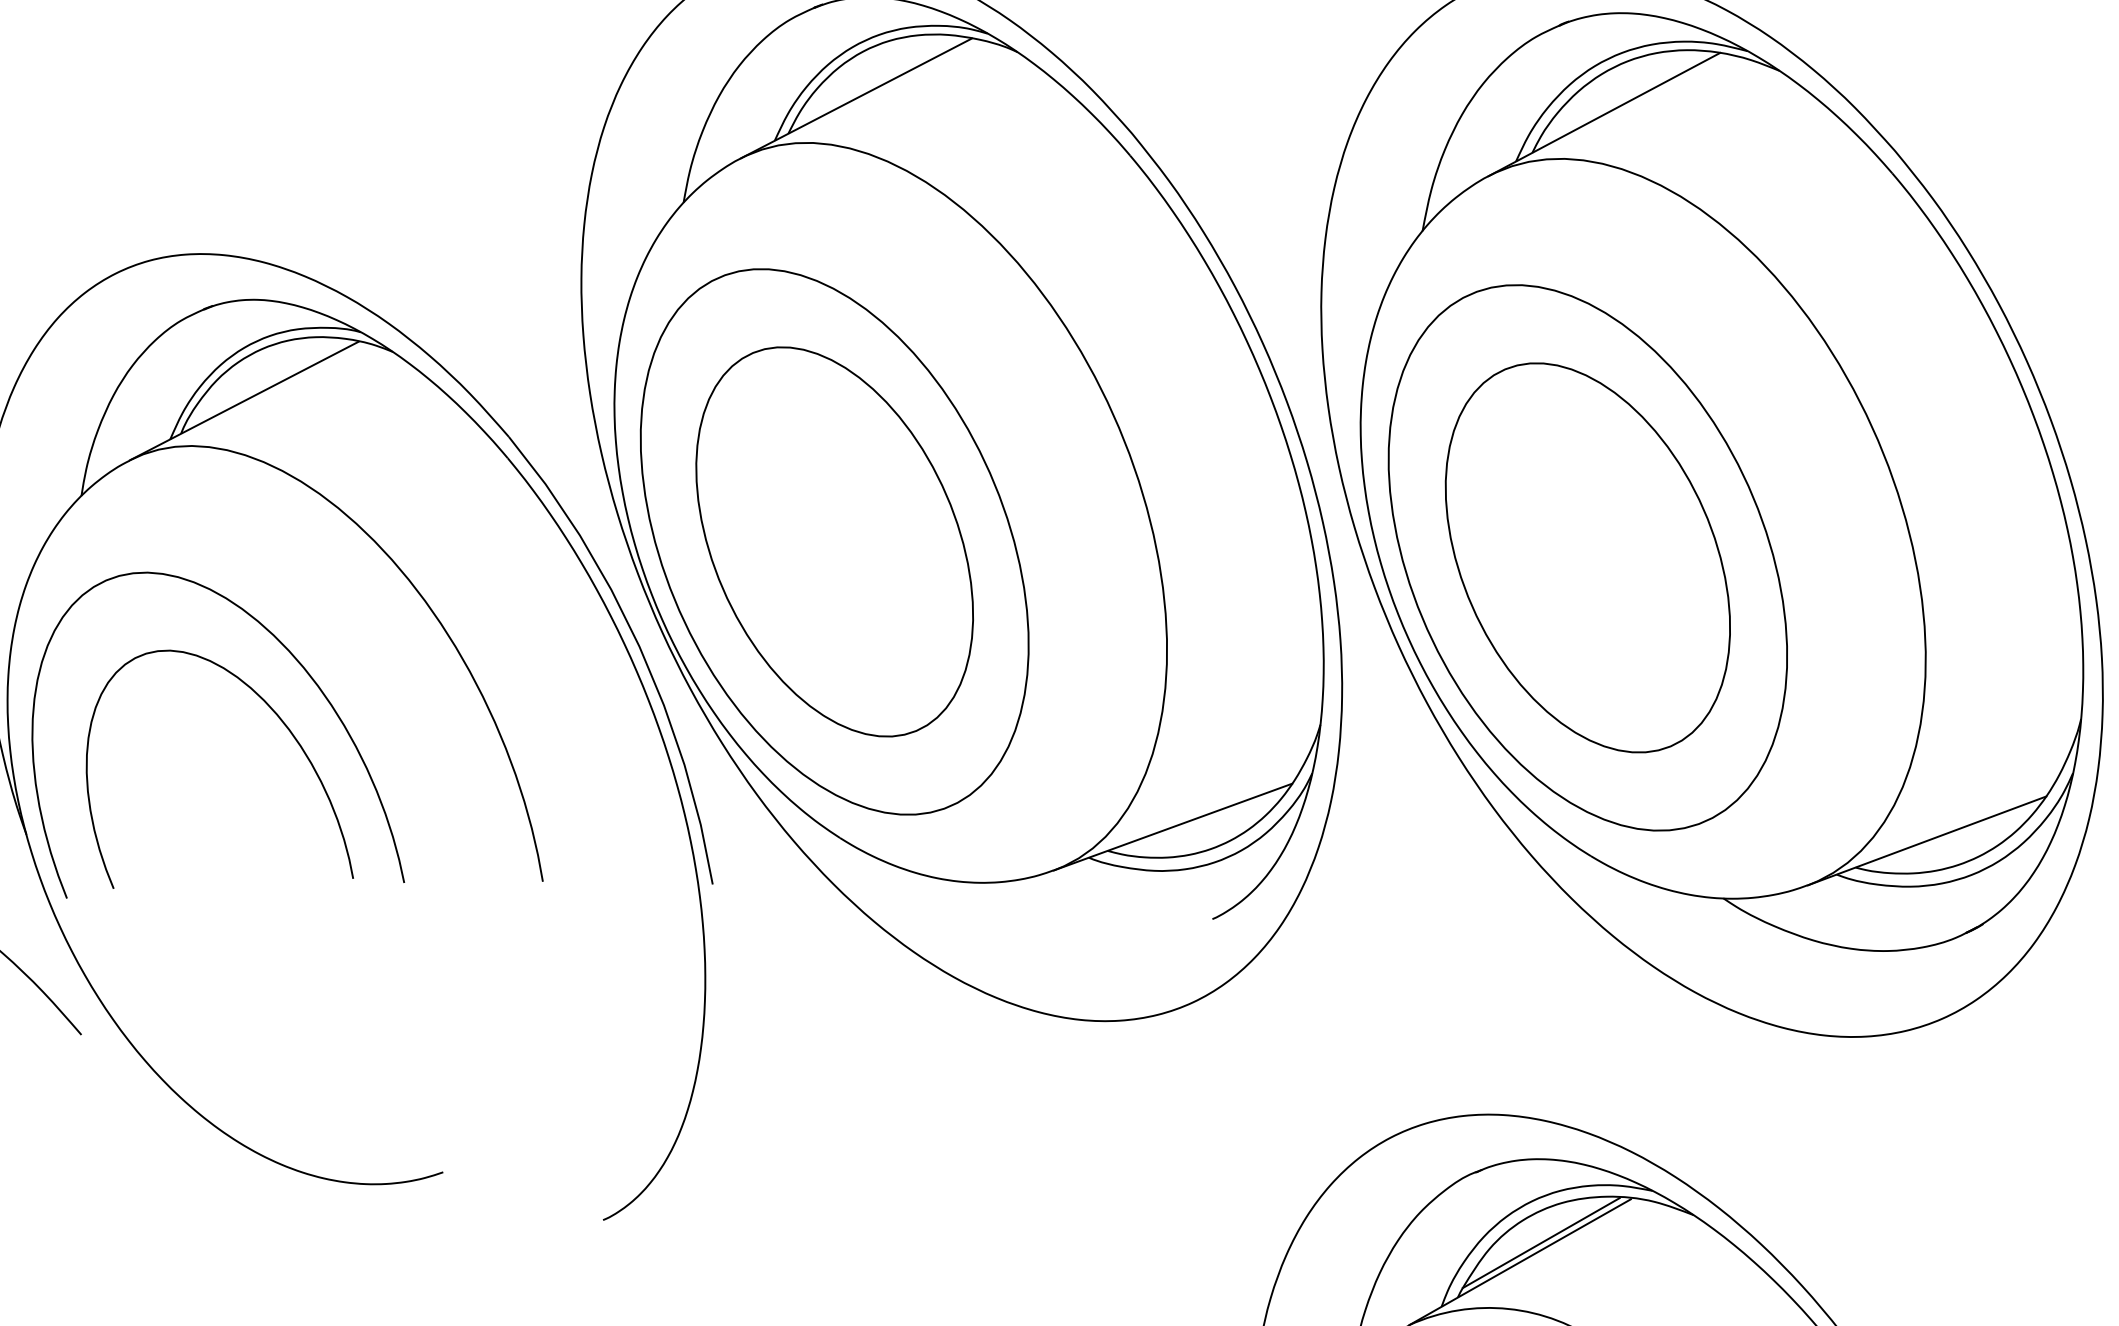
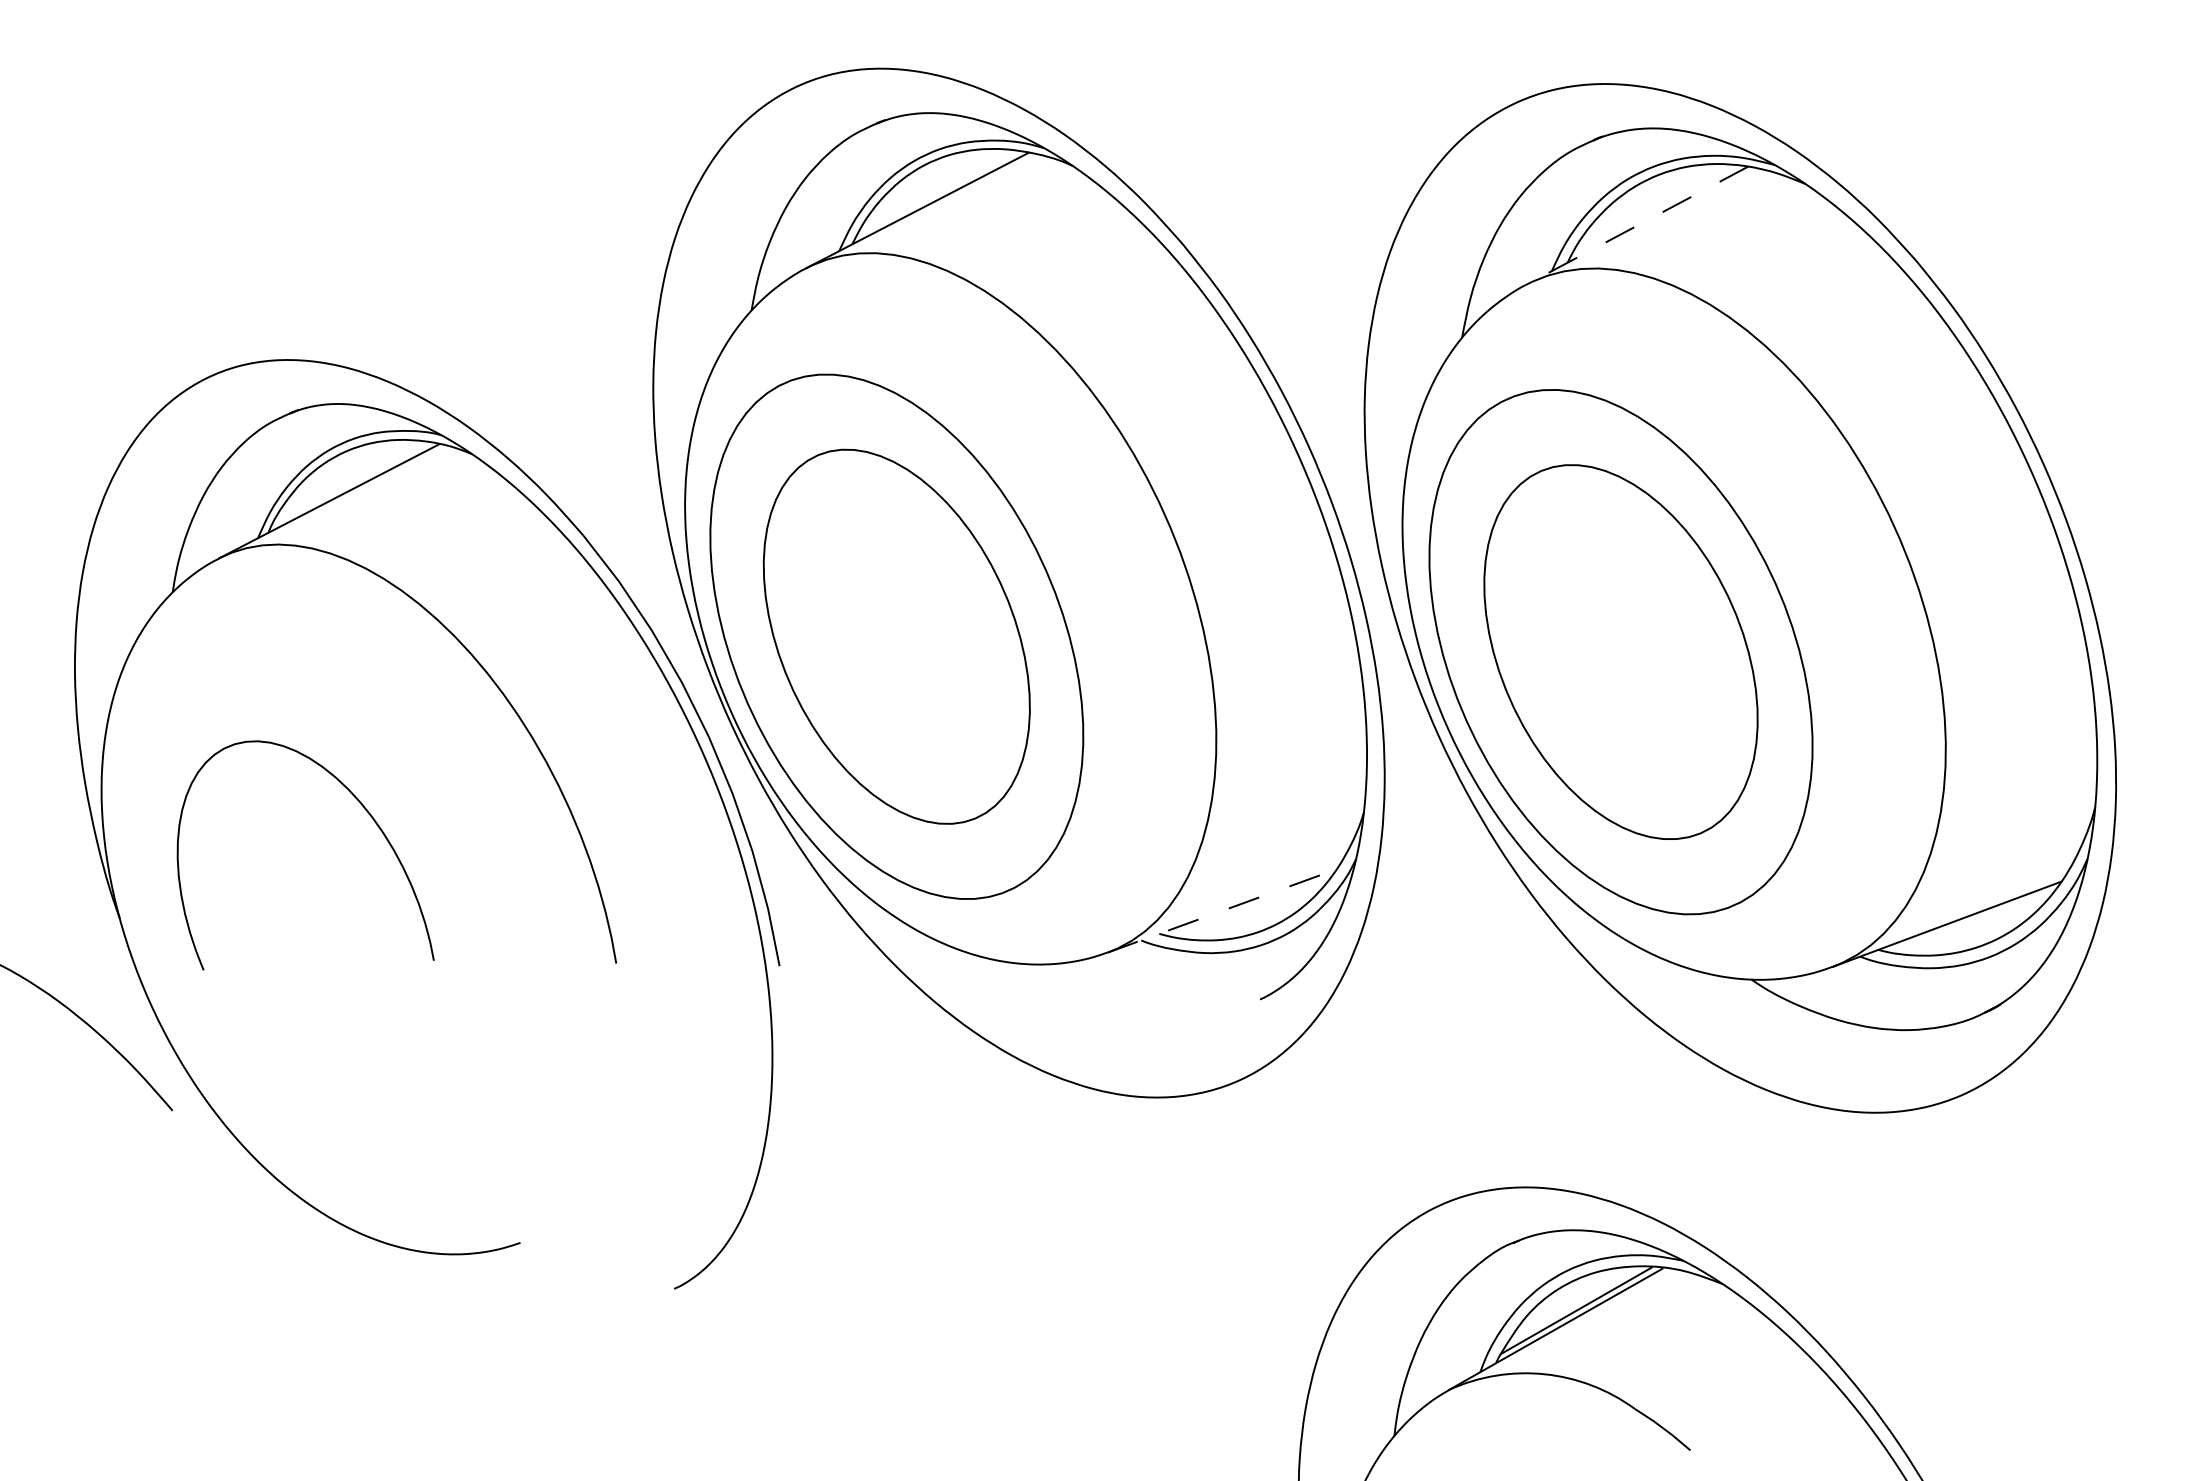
line: (1604, 115) -> (1636, 226), solid -> dashed
curve: (301, 667) -> (384, 757), removed
line: (1173, 827) -> (1222, 911), solid -> dashed

